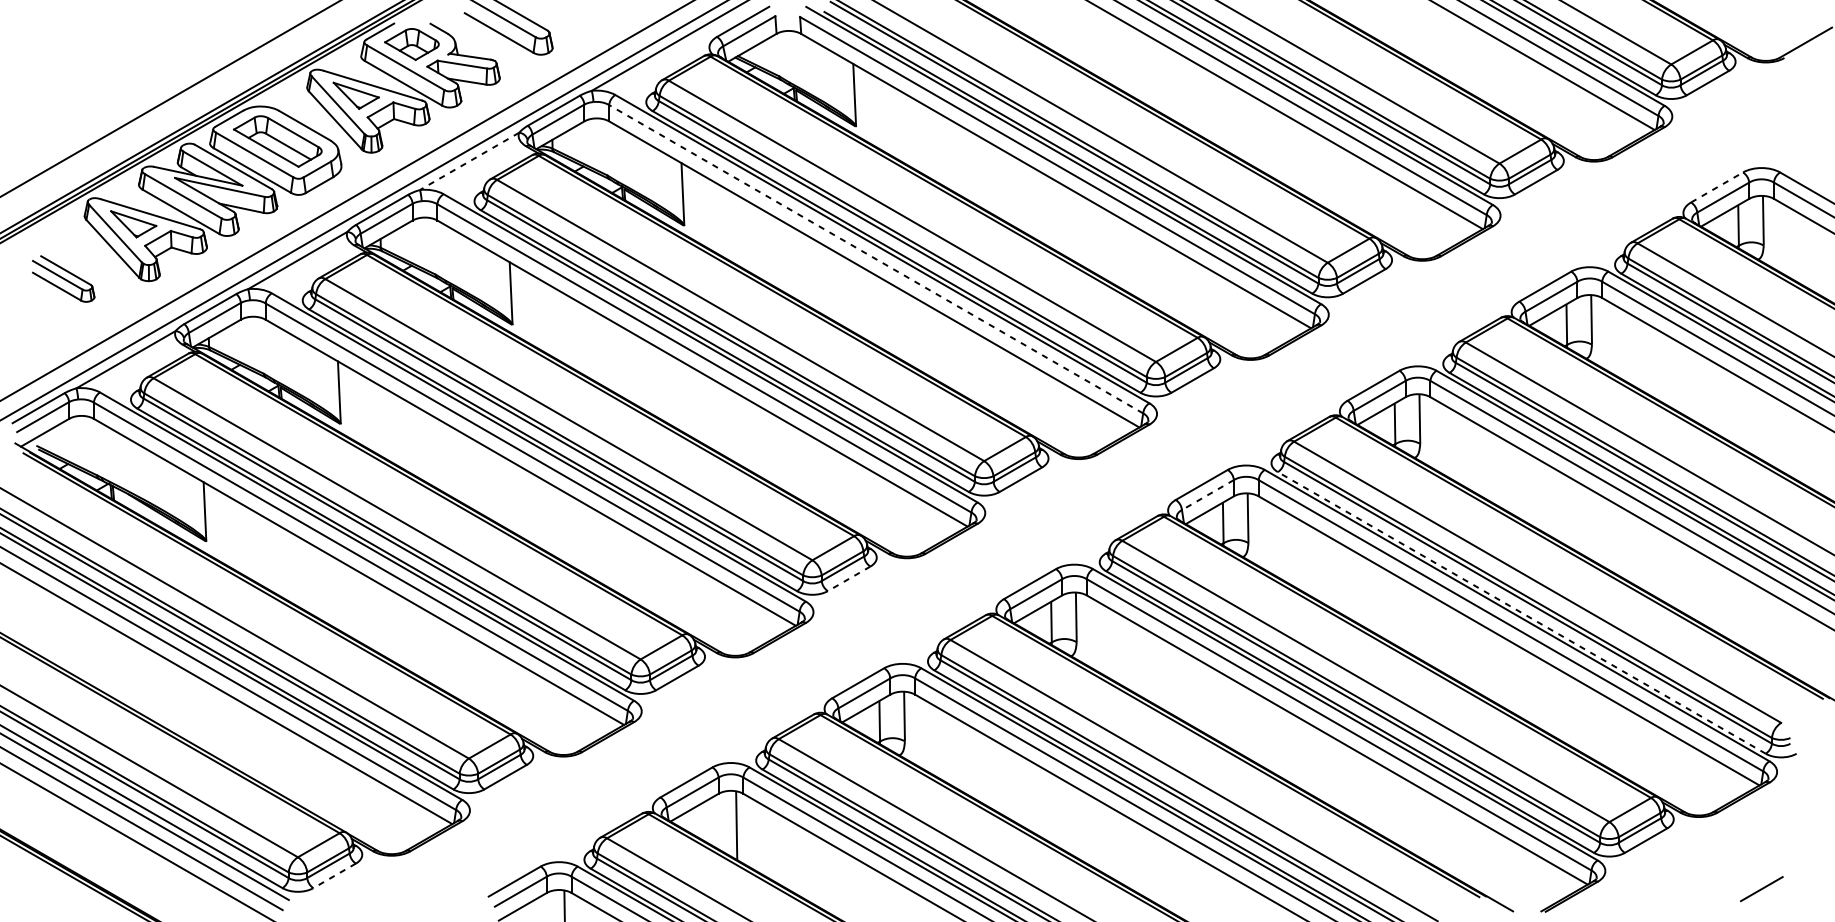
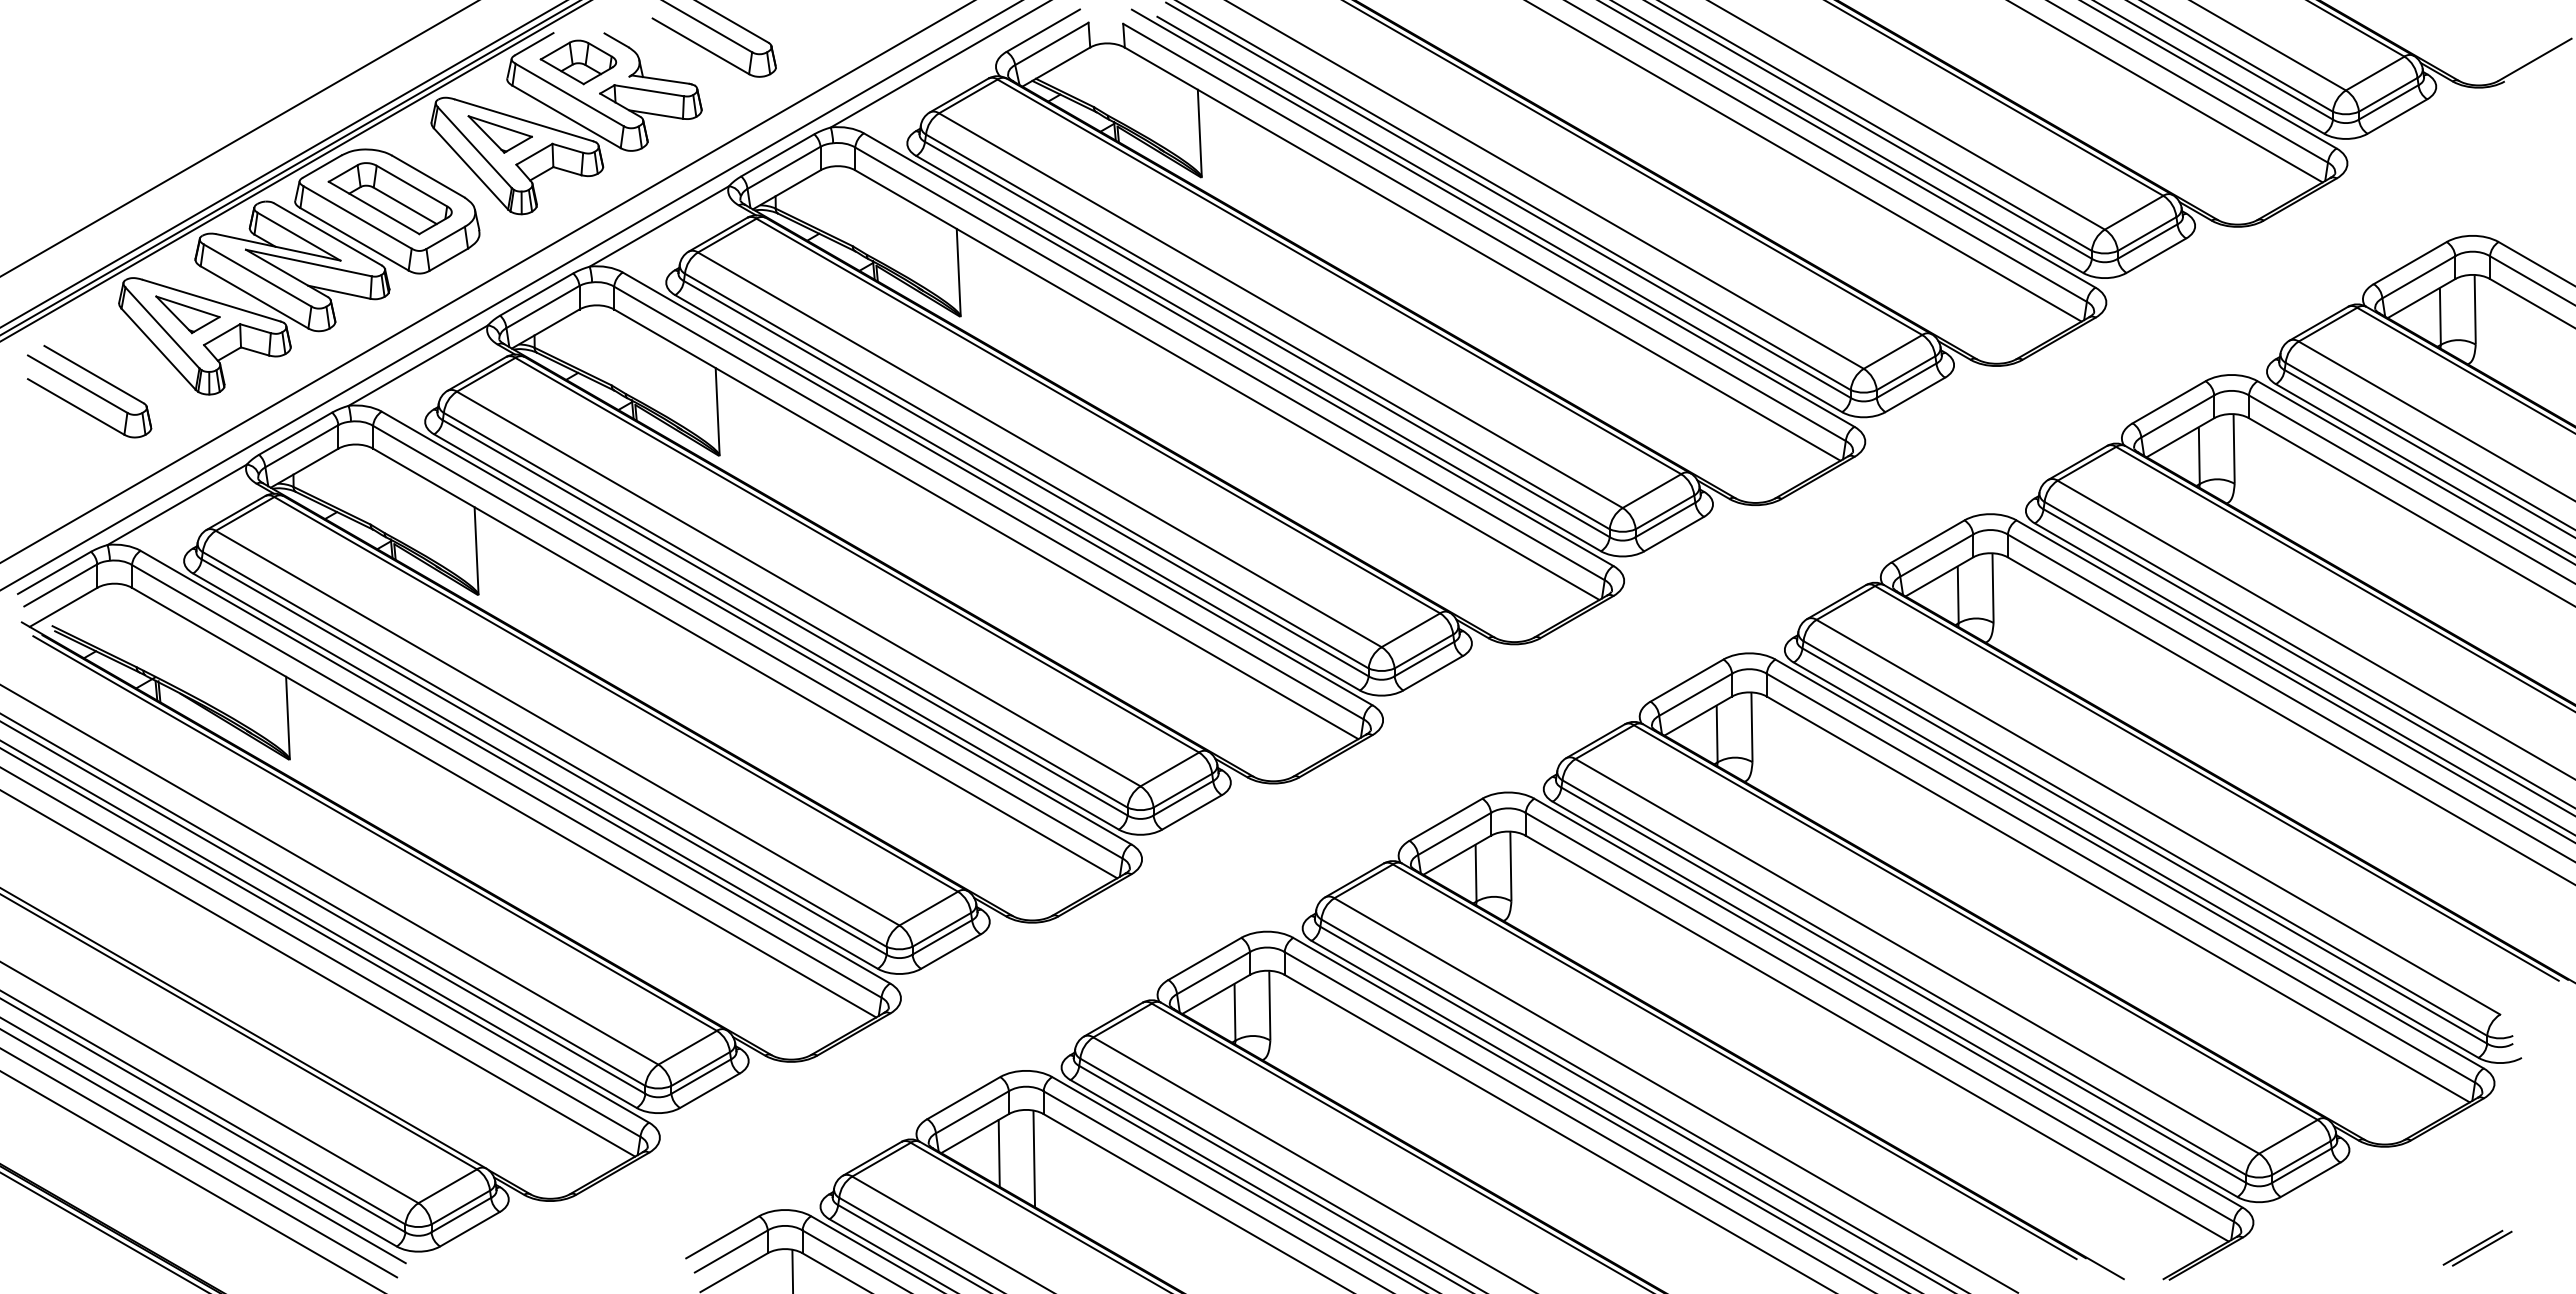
line: (468, 161) -> (658, 226), dashed -> solid
line: (1717, 187) -> (2410, 262), dashed -> solid
line: (876, 259) -> (1230, 363), dashed -> solid
part: (63, 278) -> (89, 391), size x1.43
line: (1207, 495) -> (1695, 695), dashed -> solid
line: (848, 578) -> (1191, 812), dashed -> solid
line: (1521, 612) -> (2135, 859), dashed -> solid
line: (711, 821) -> (998, 1152), added
line: (334, 876) -> (469, 1229), dashed -> solid
line: (1768, 889) -> (2482, 1248), added

